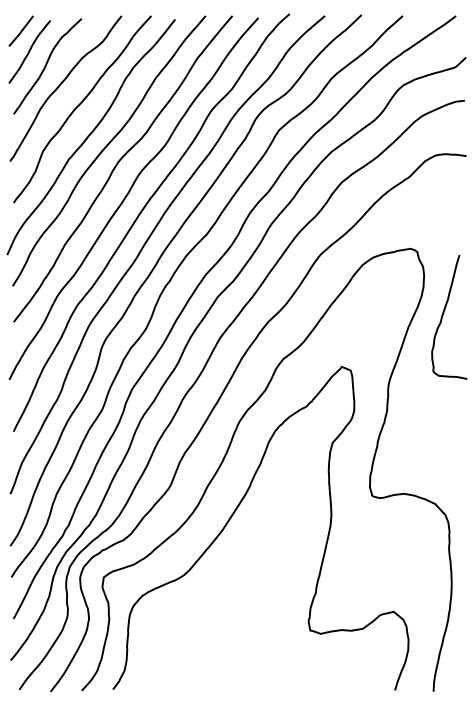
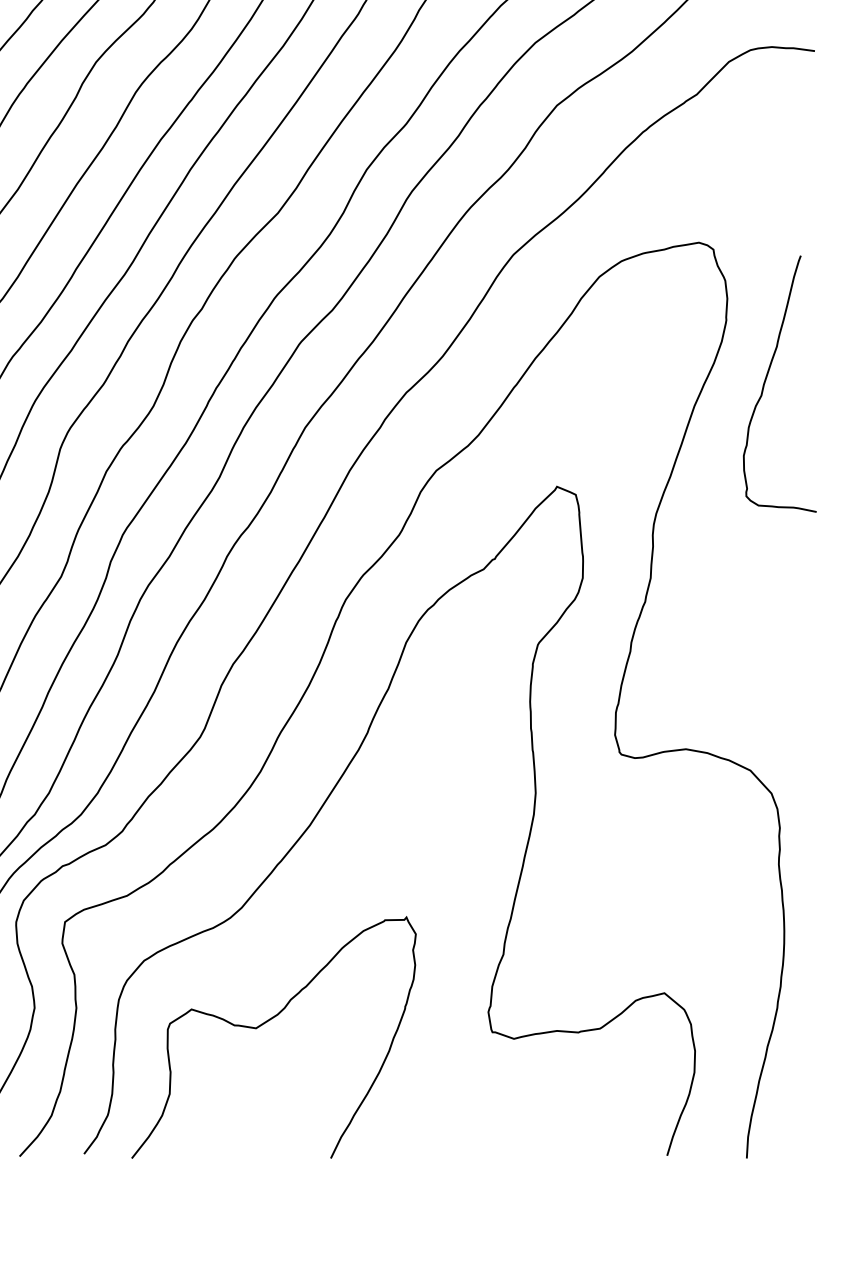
curve: (200, 627) -> (264, 1025), added

